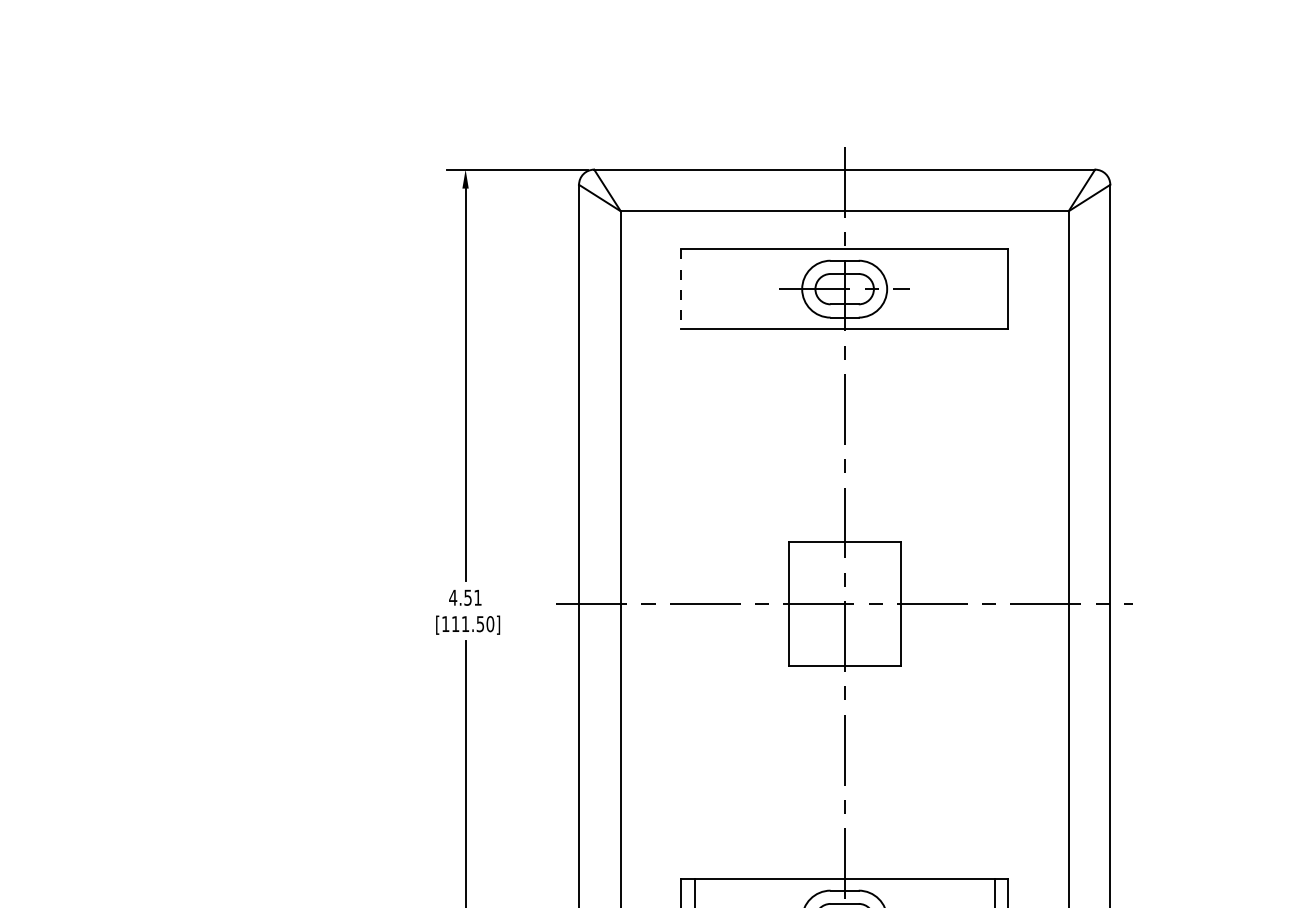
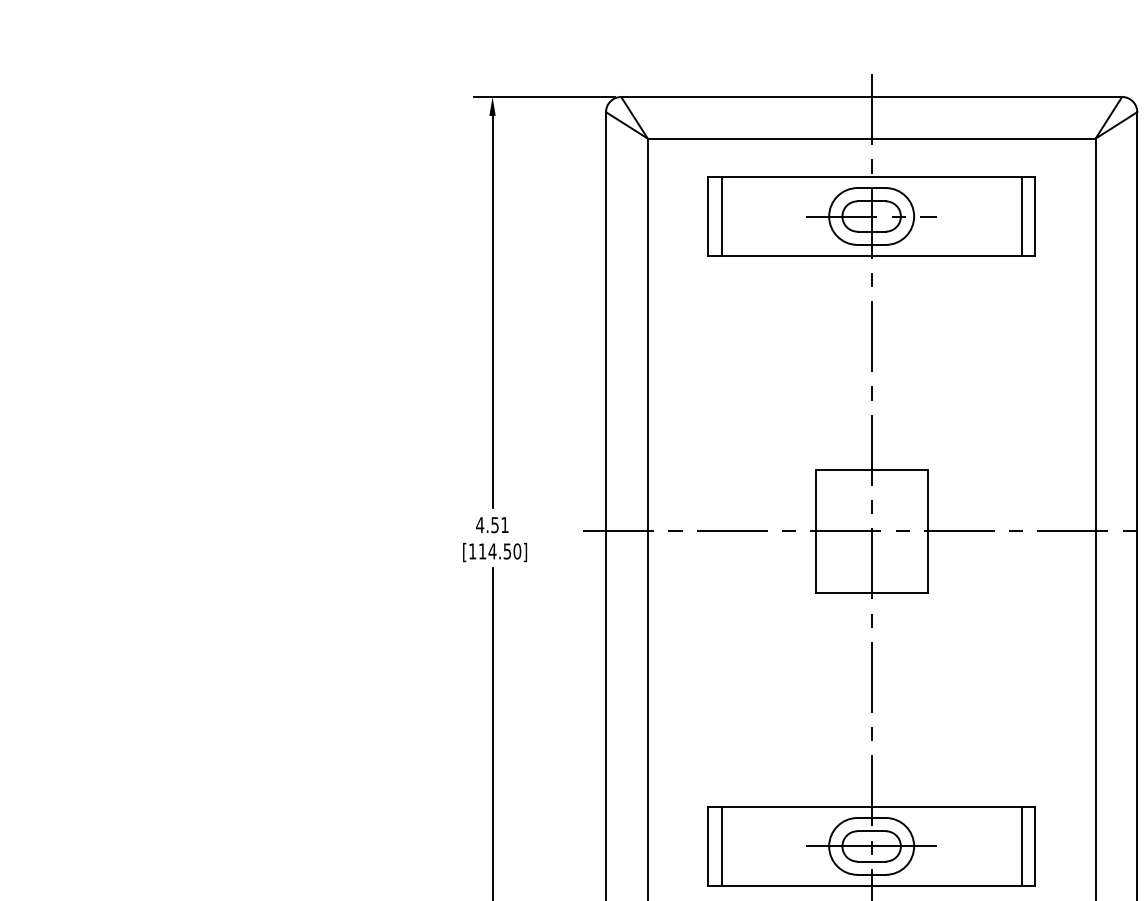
line: (681, 289) -> (708, 216), dashed -> solid
line: (694, 289) -> (721, 216), added
line: (994, 289) -> (1021, 216), added
text: (465, 623) -> (492, 550), [111.50] -> [114.50]

